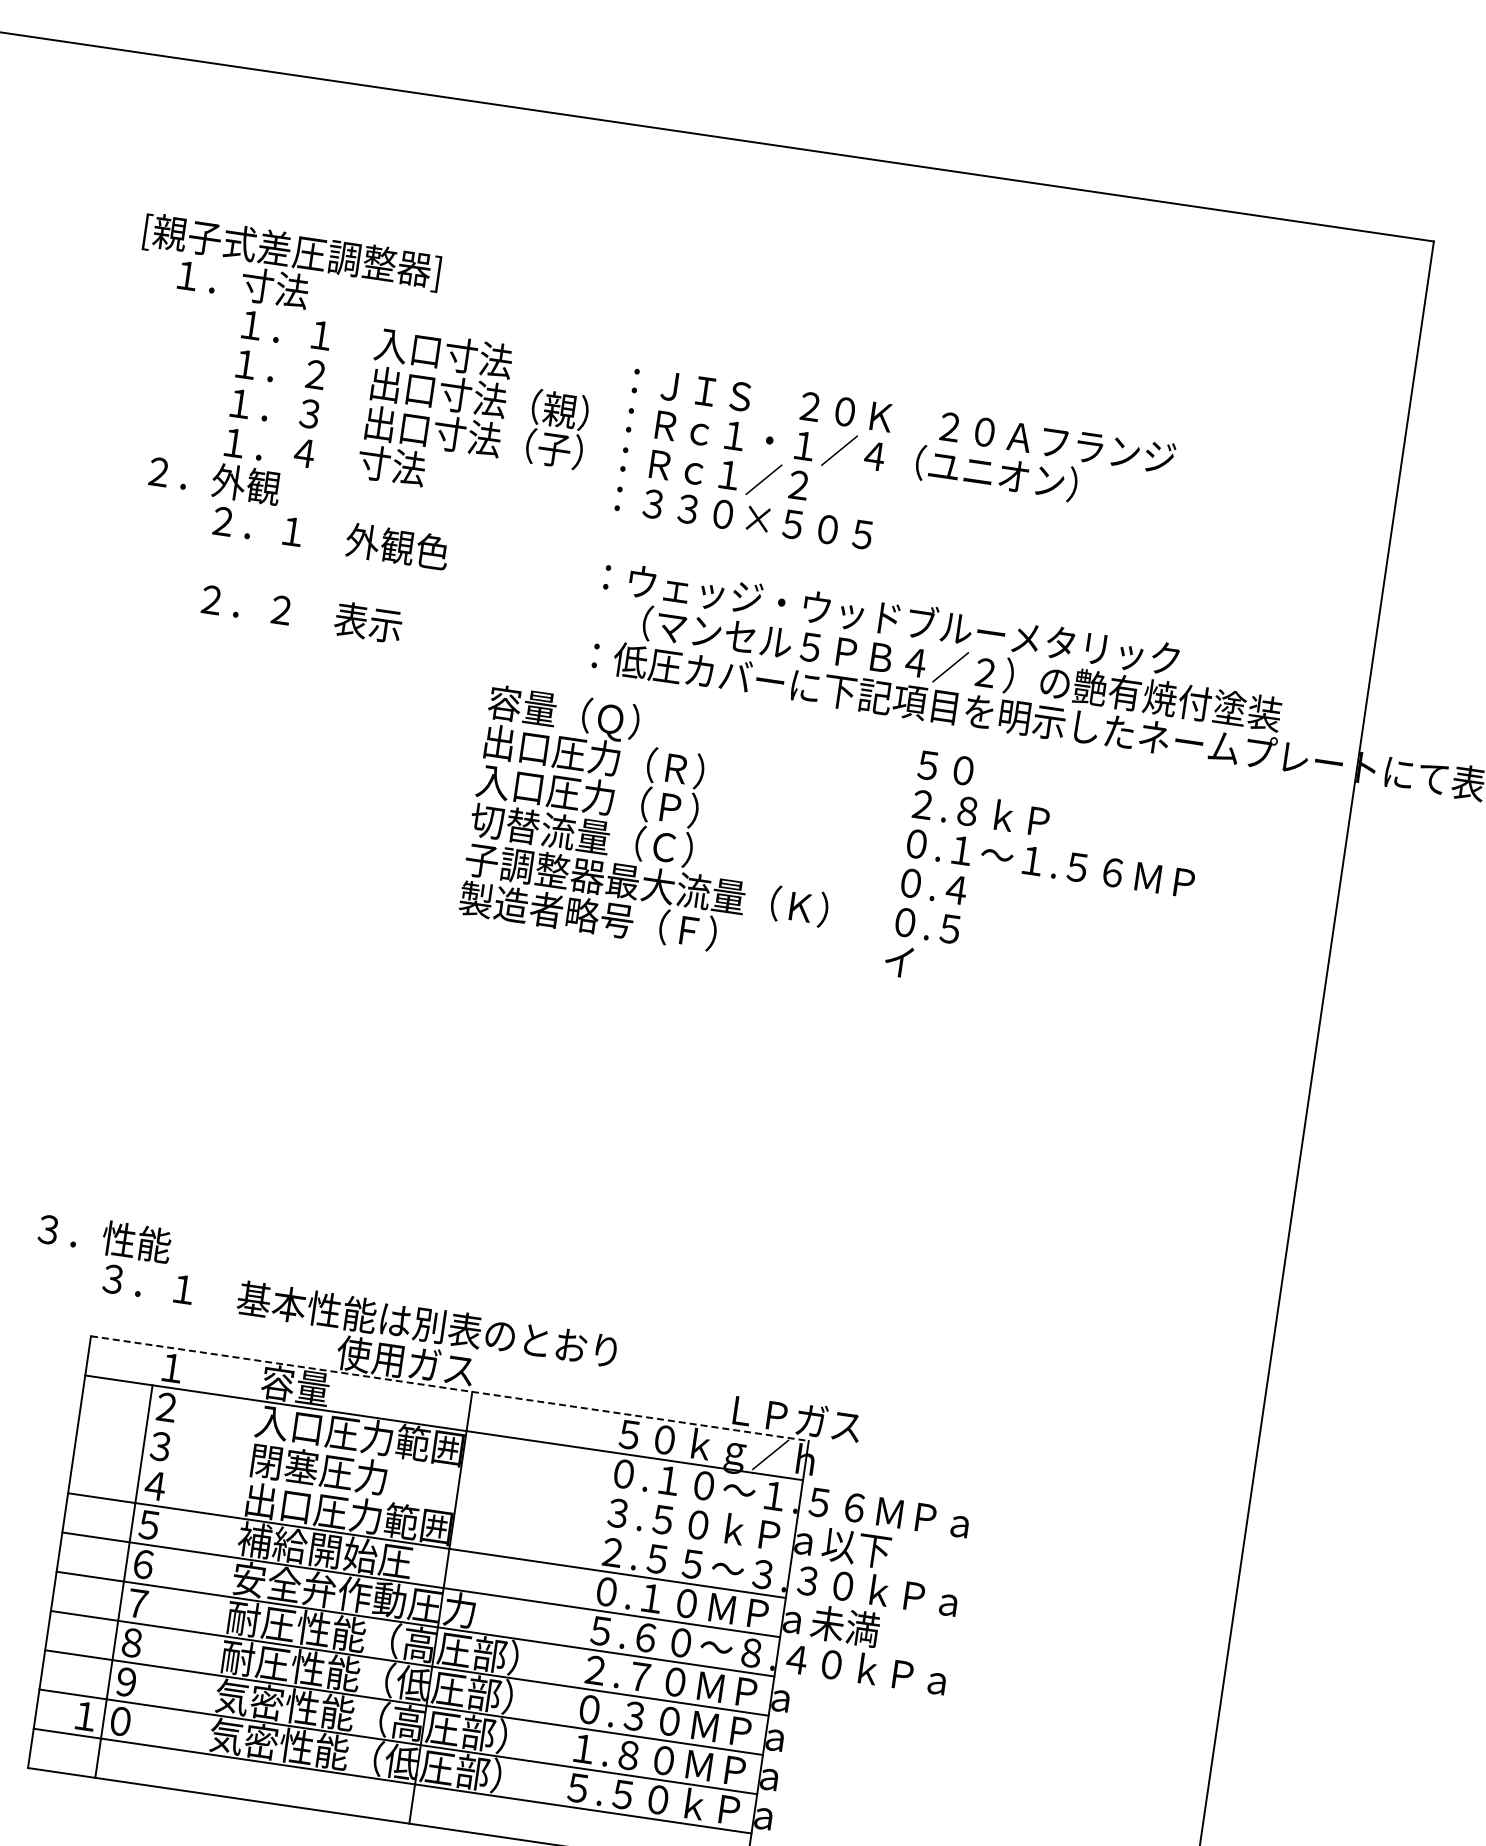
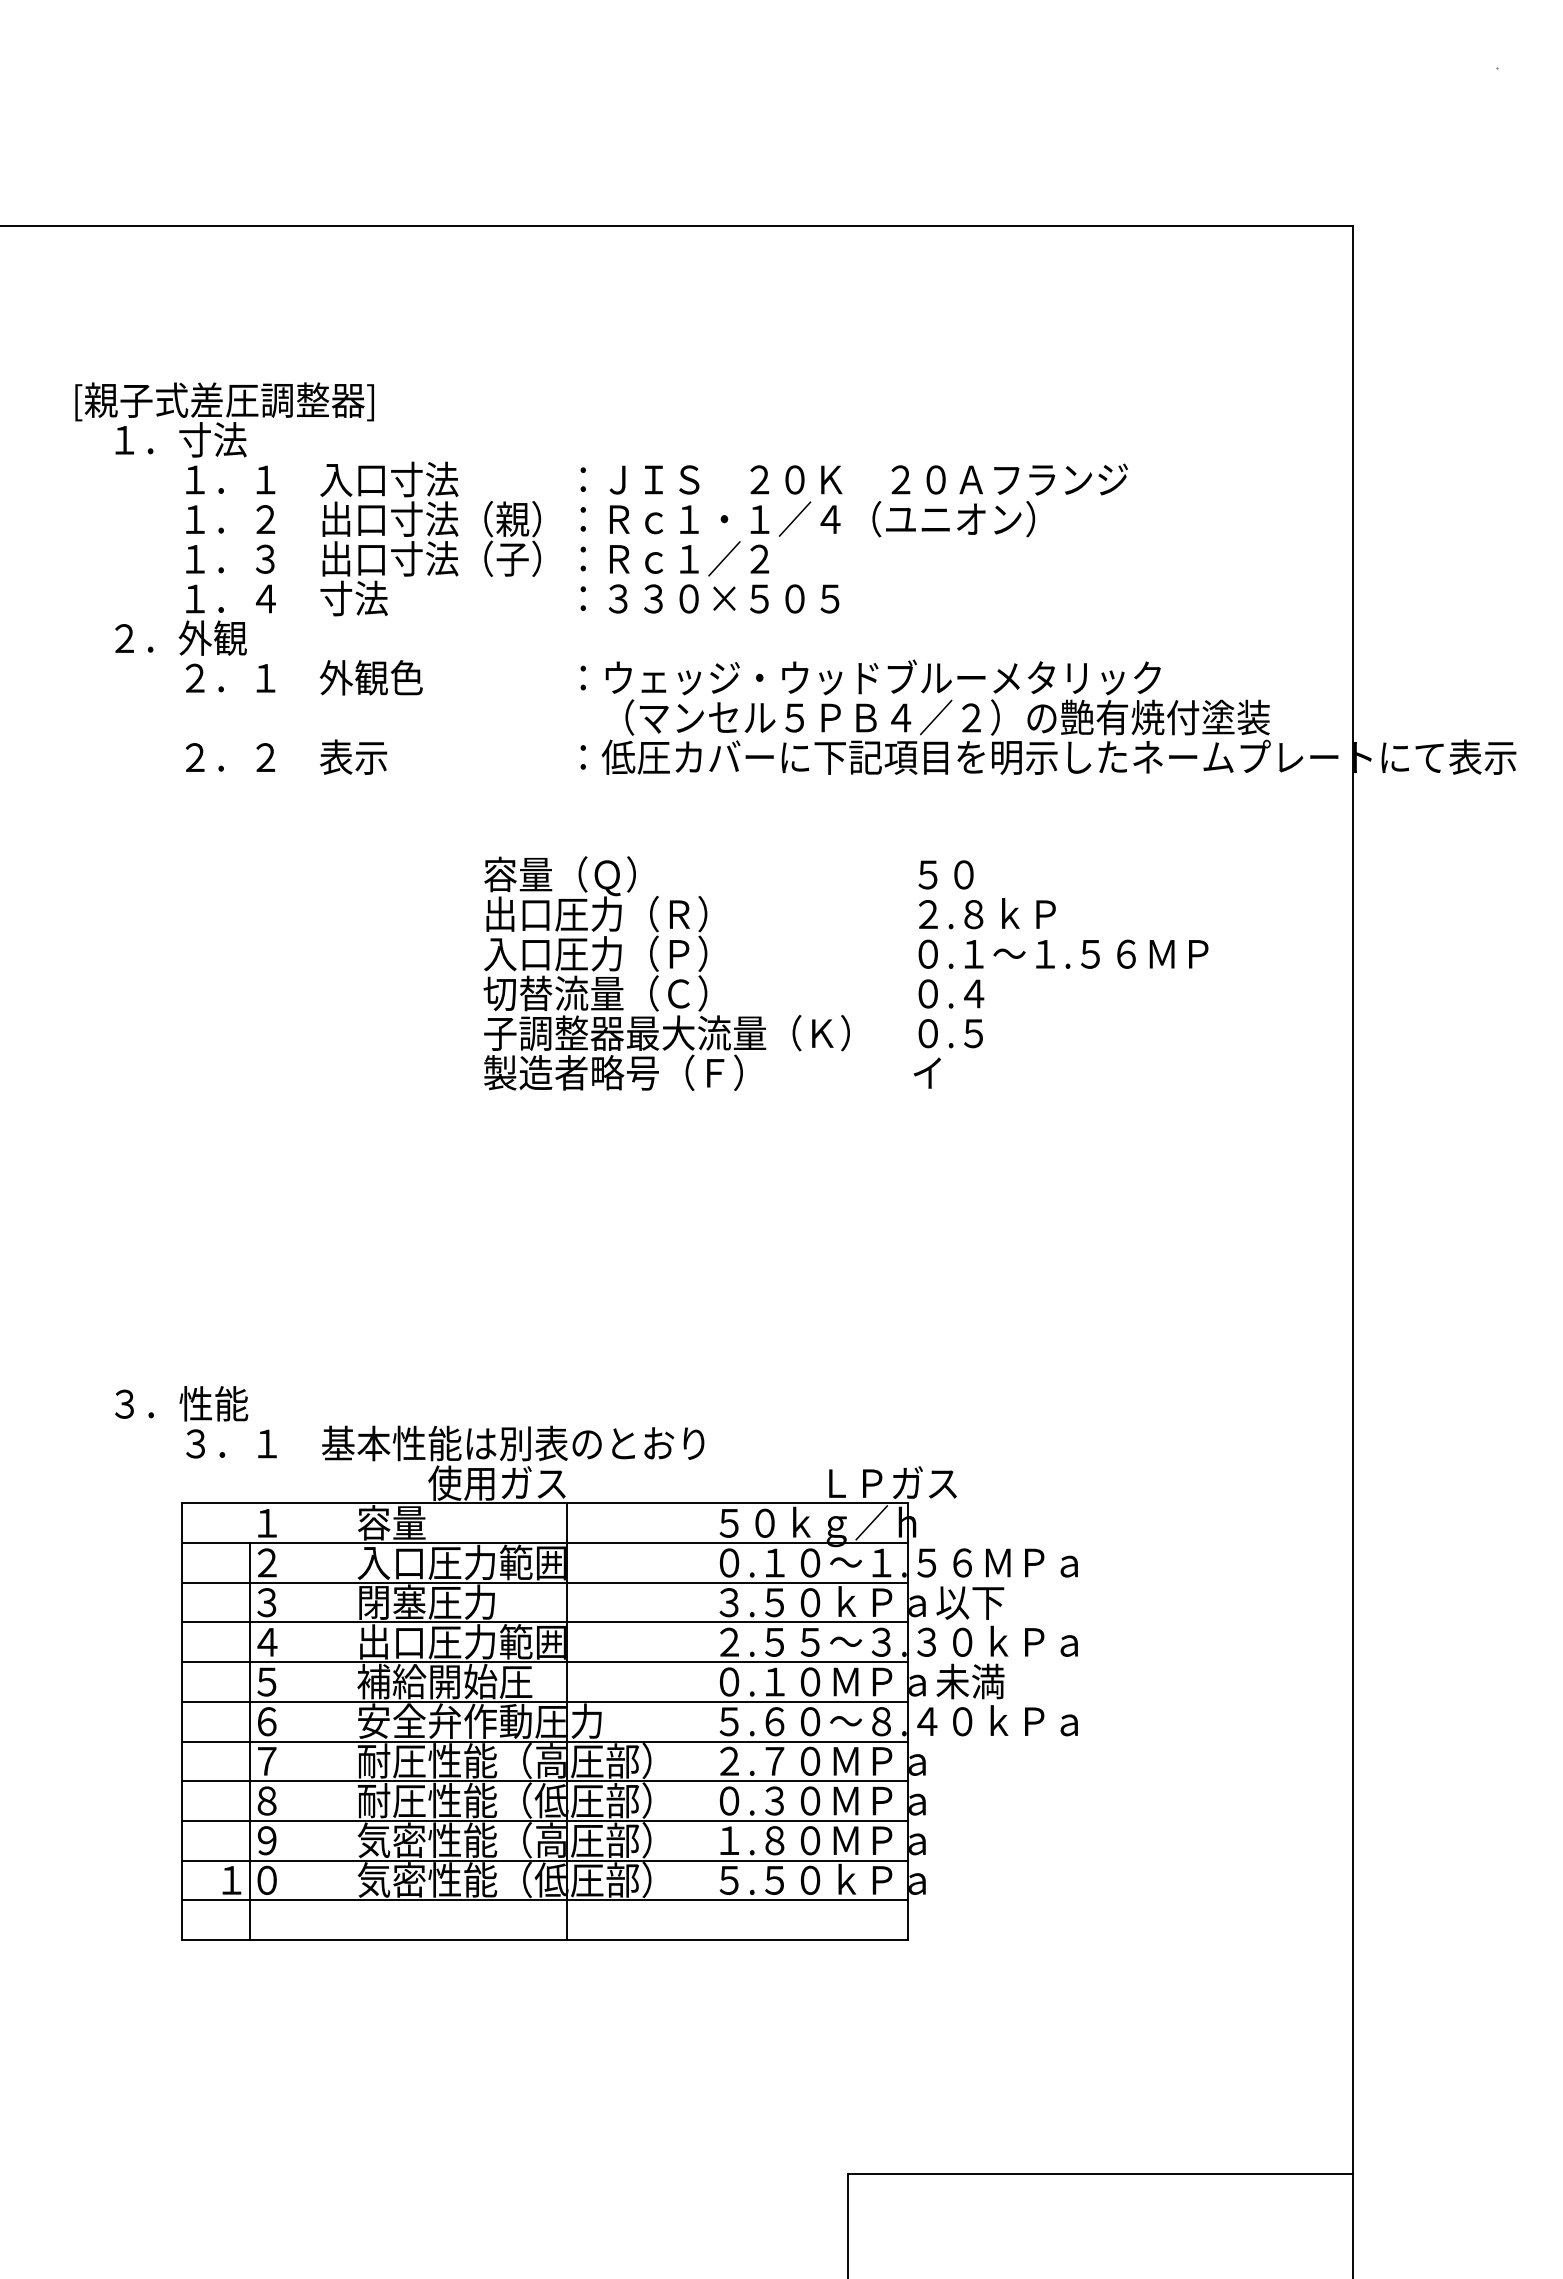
text: (832, 851) -> (845, 973), moved
line: (449, 1388) -> (544, 1503), dashed -> solid
line: (438, 1466) -> (544, 1582), added
line: (432, 1506) -> (544, 1622), added

